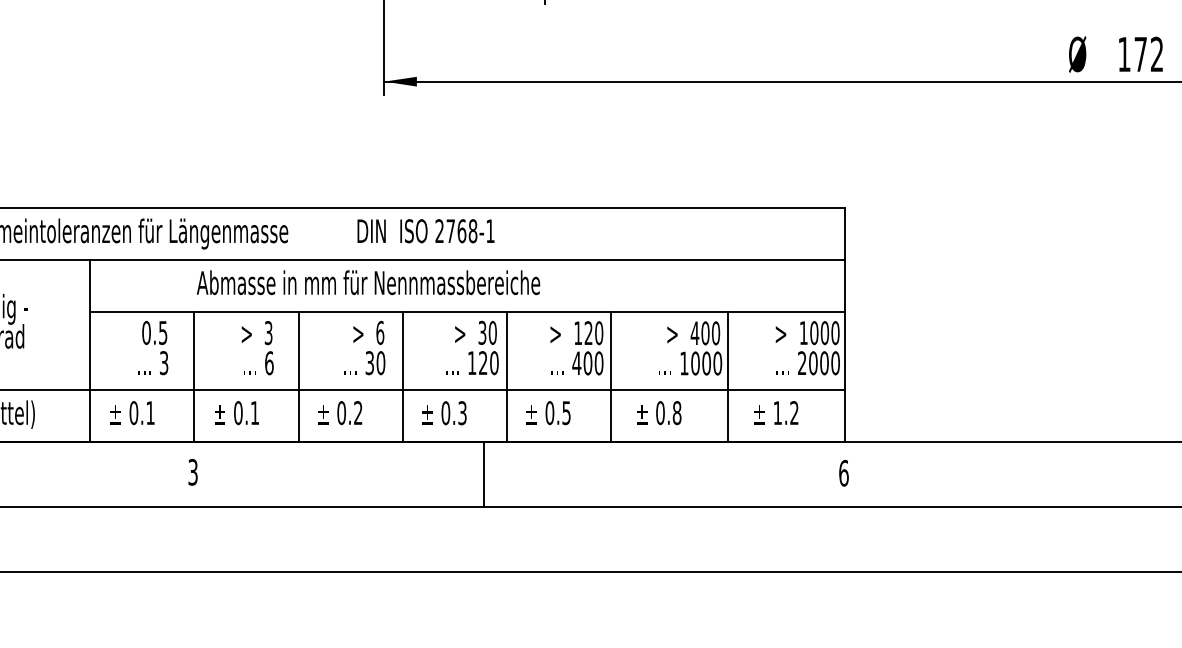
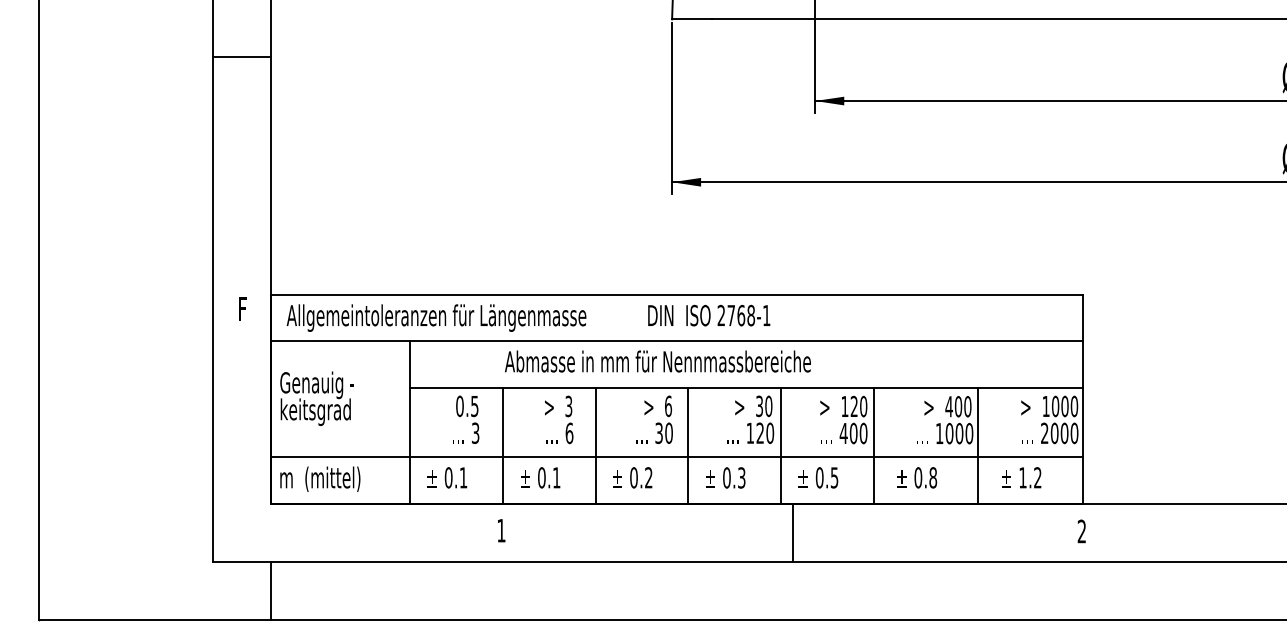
text: (193, 472) -> (501, 530), 3 -> 1
text: (843, 473) -> (1081, 531), 6 -> 2
line: (483, 474) -> (792, 532), moved

